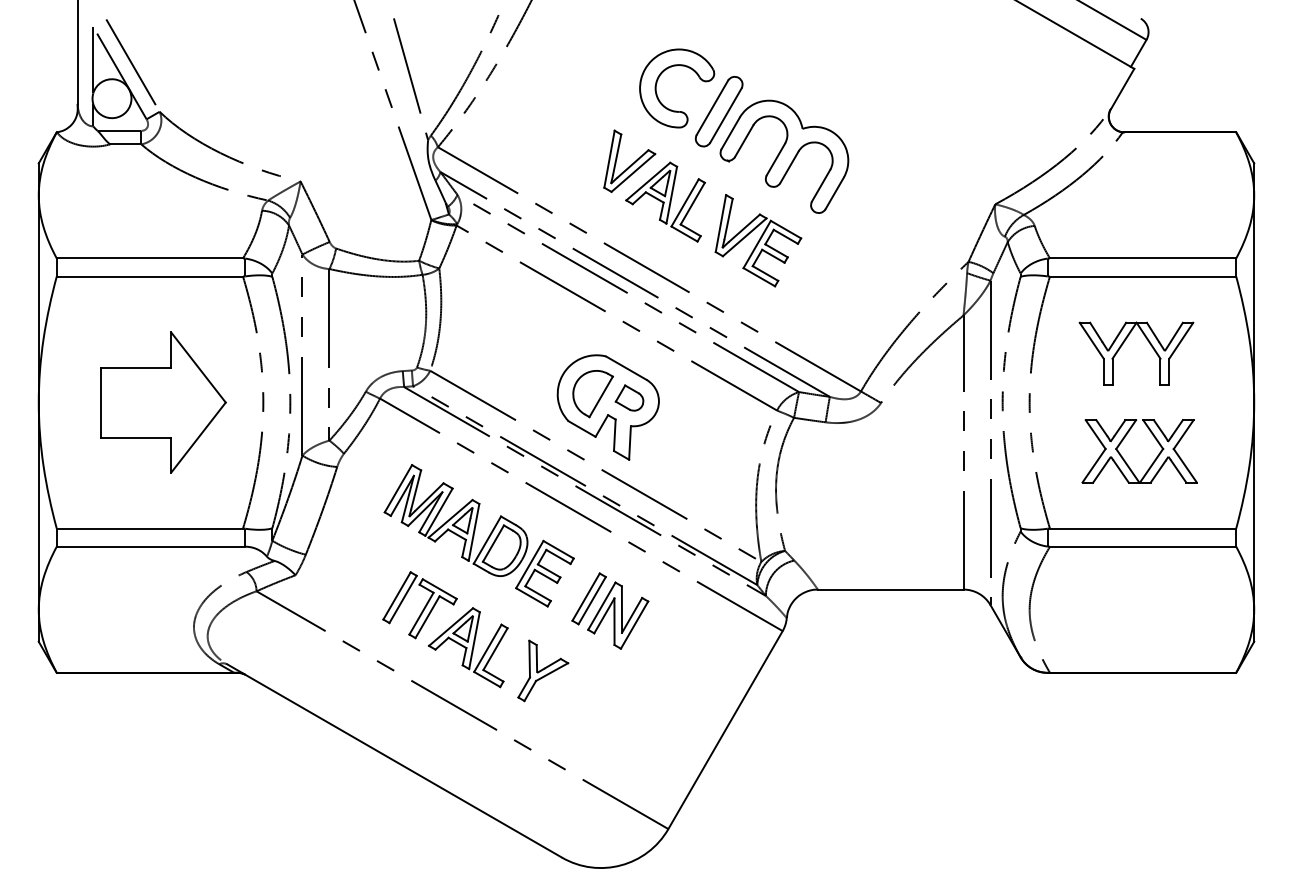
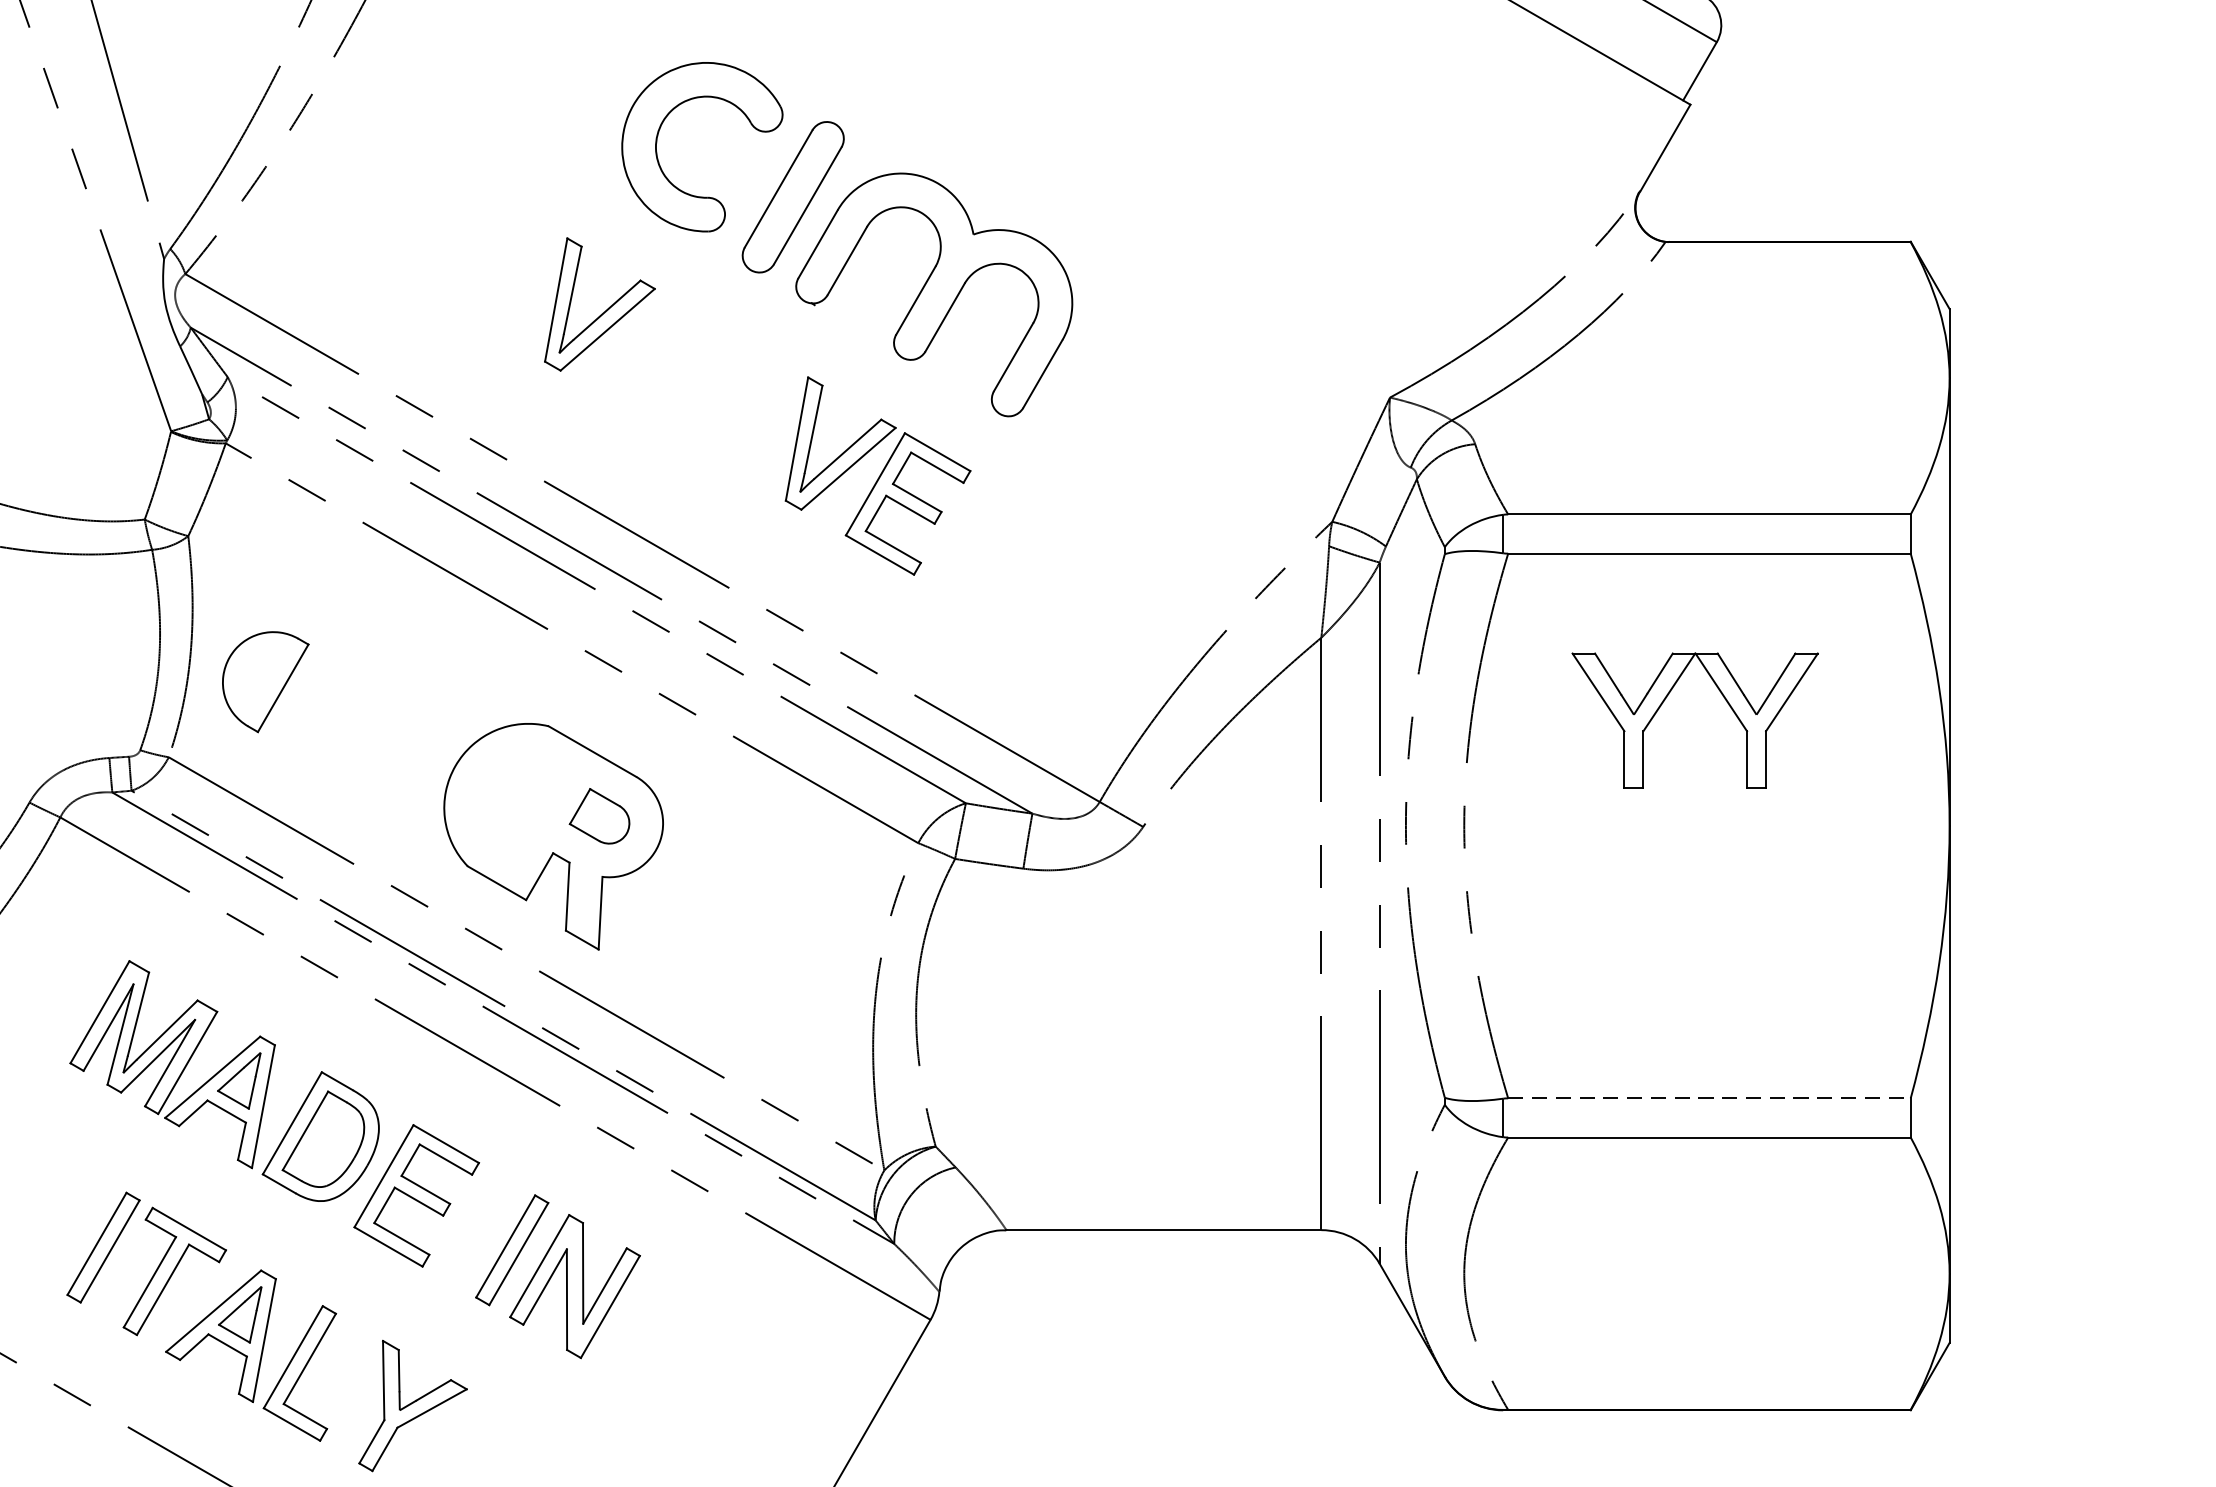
part: (665, 201) -> (677, 391), removed
part: (592, 394) -> (264, 683), moved
part: (1125, 460) -> (1671, 951), removed
line: (1143, 528) -> (1710, 1098), solid -> dashed

